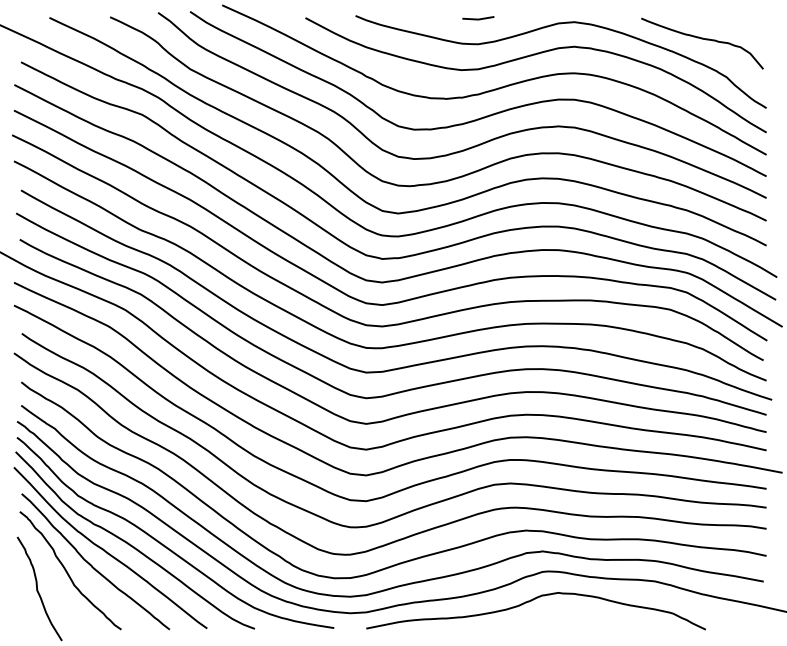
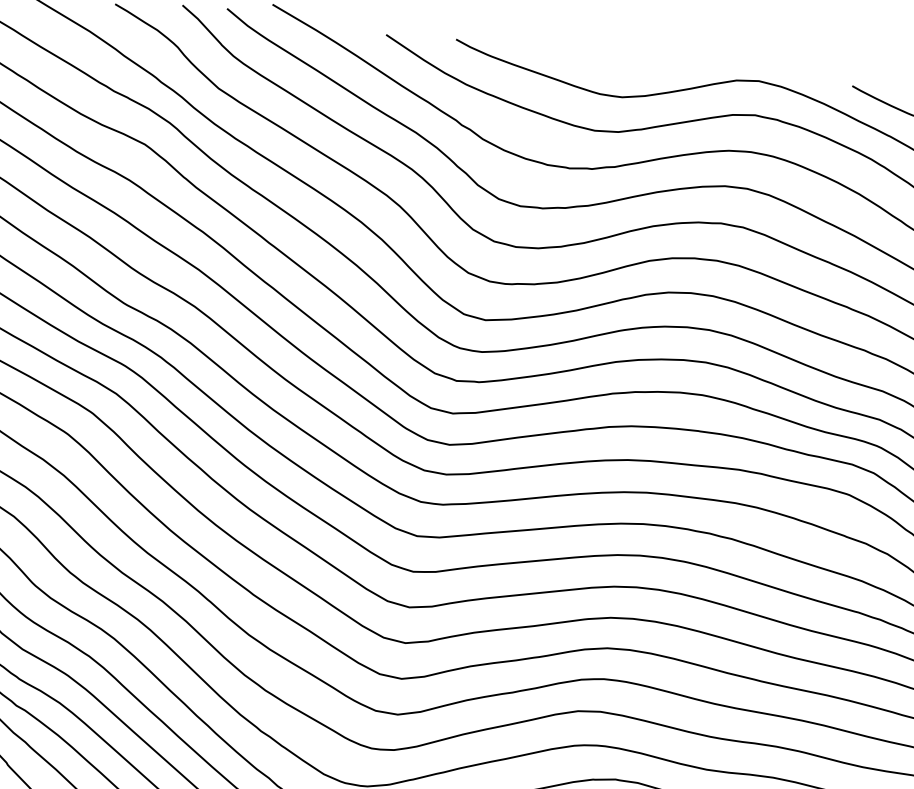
line: (478, 18) -> (626, 61), removed

